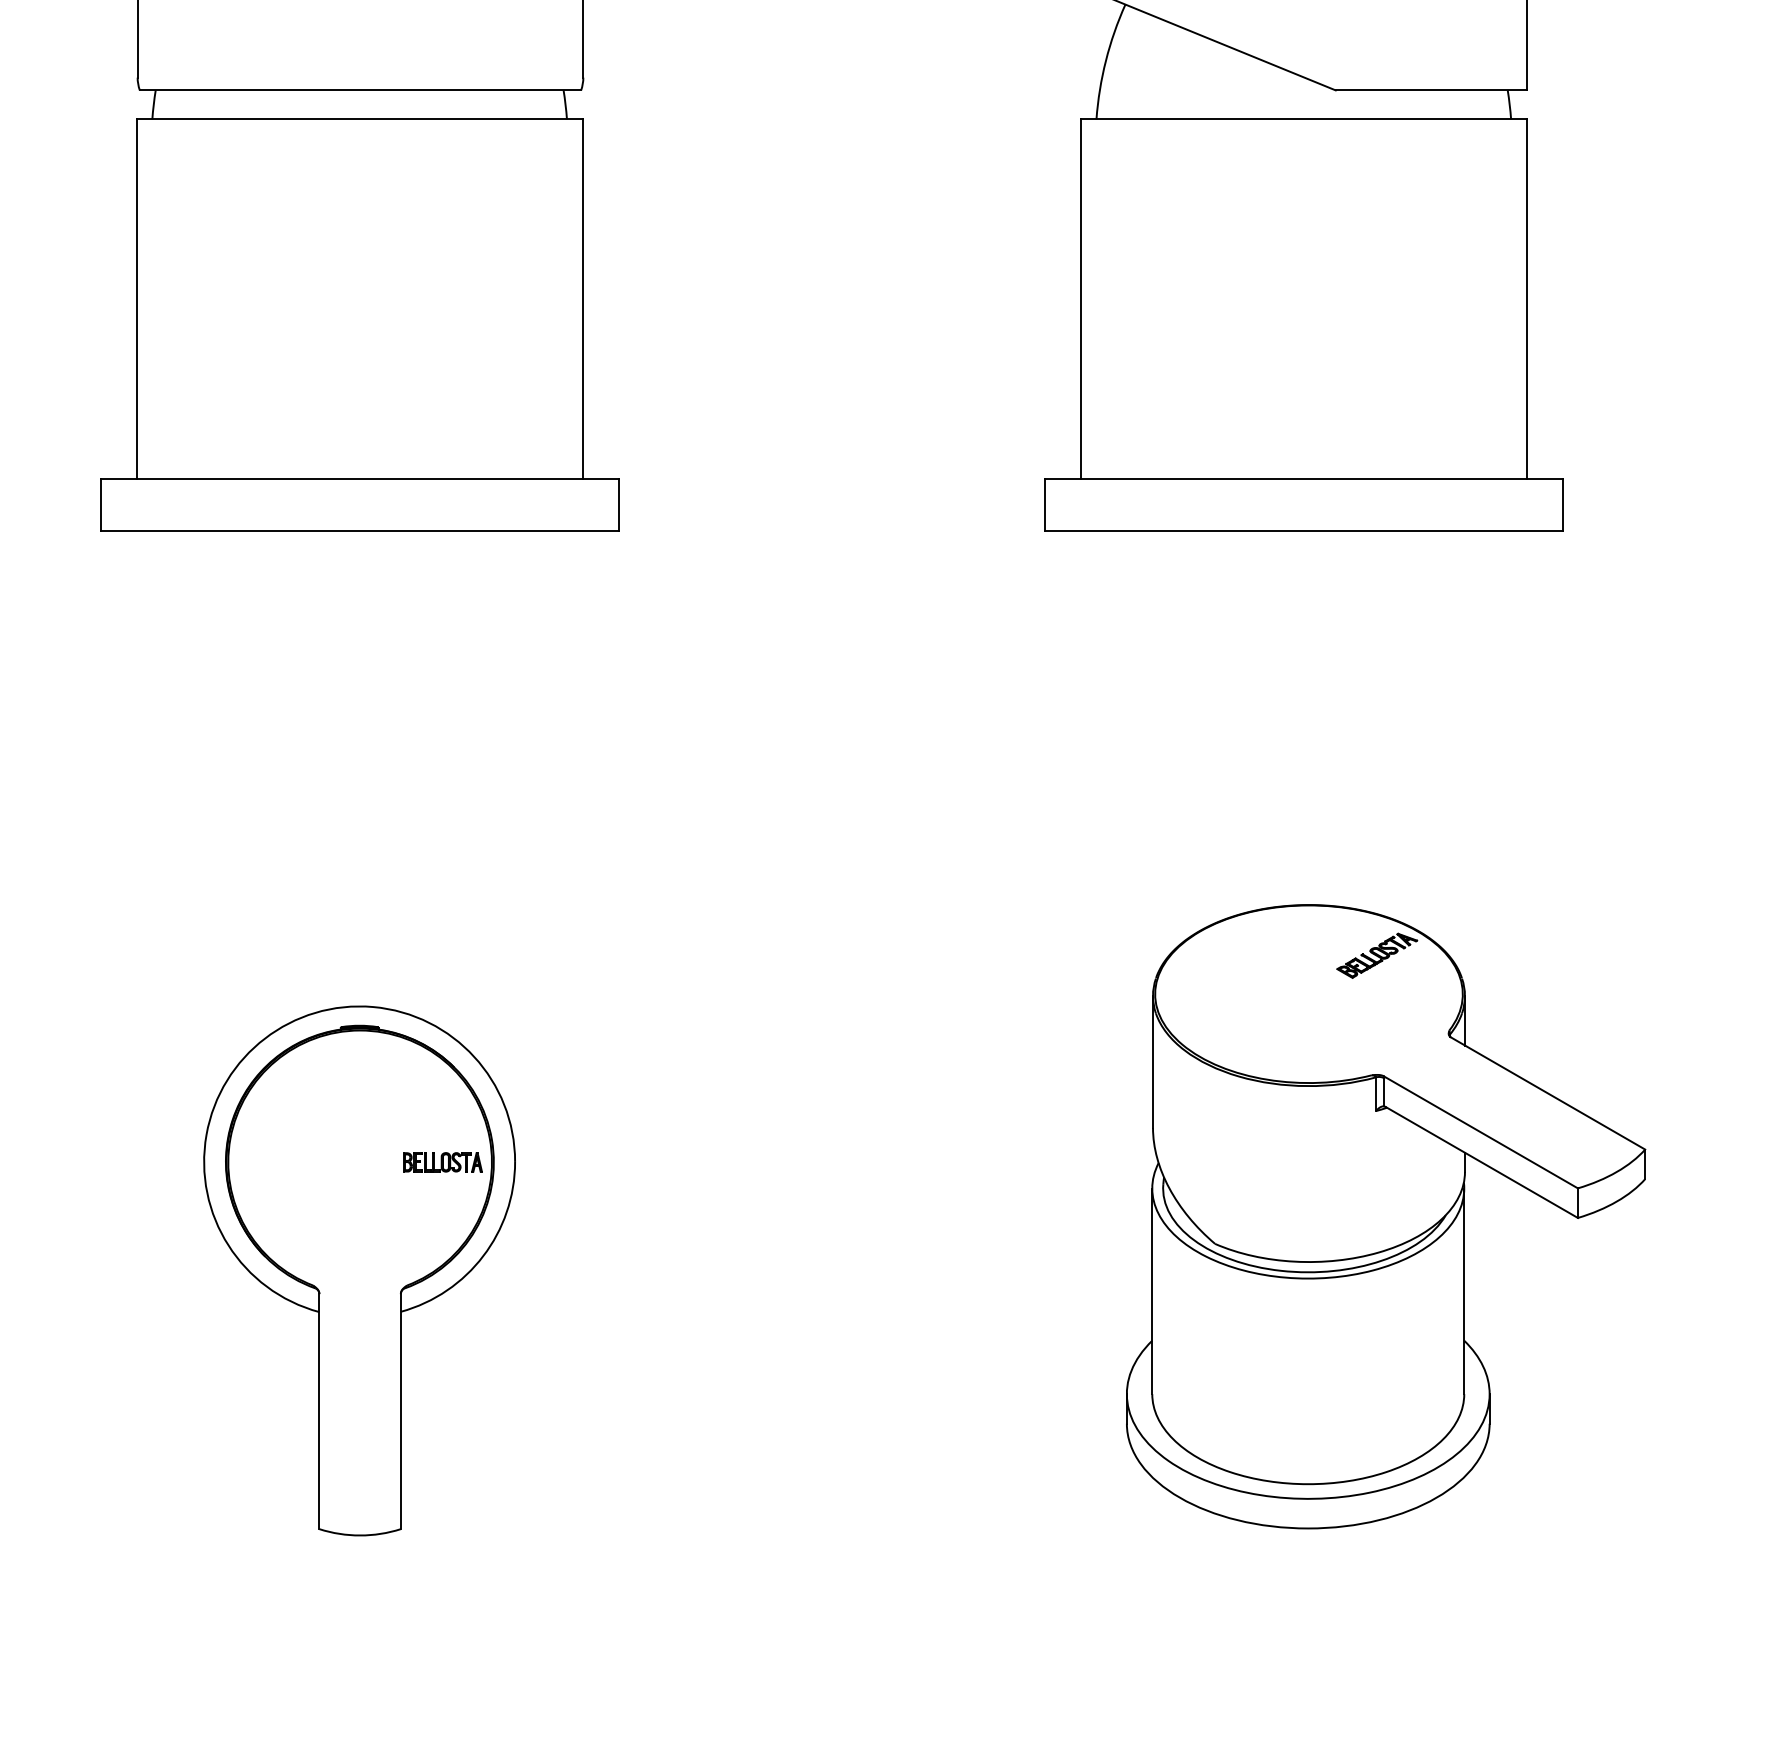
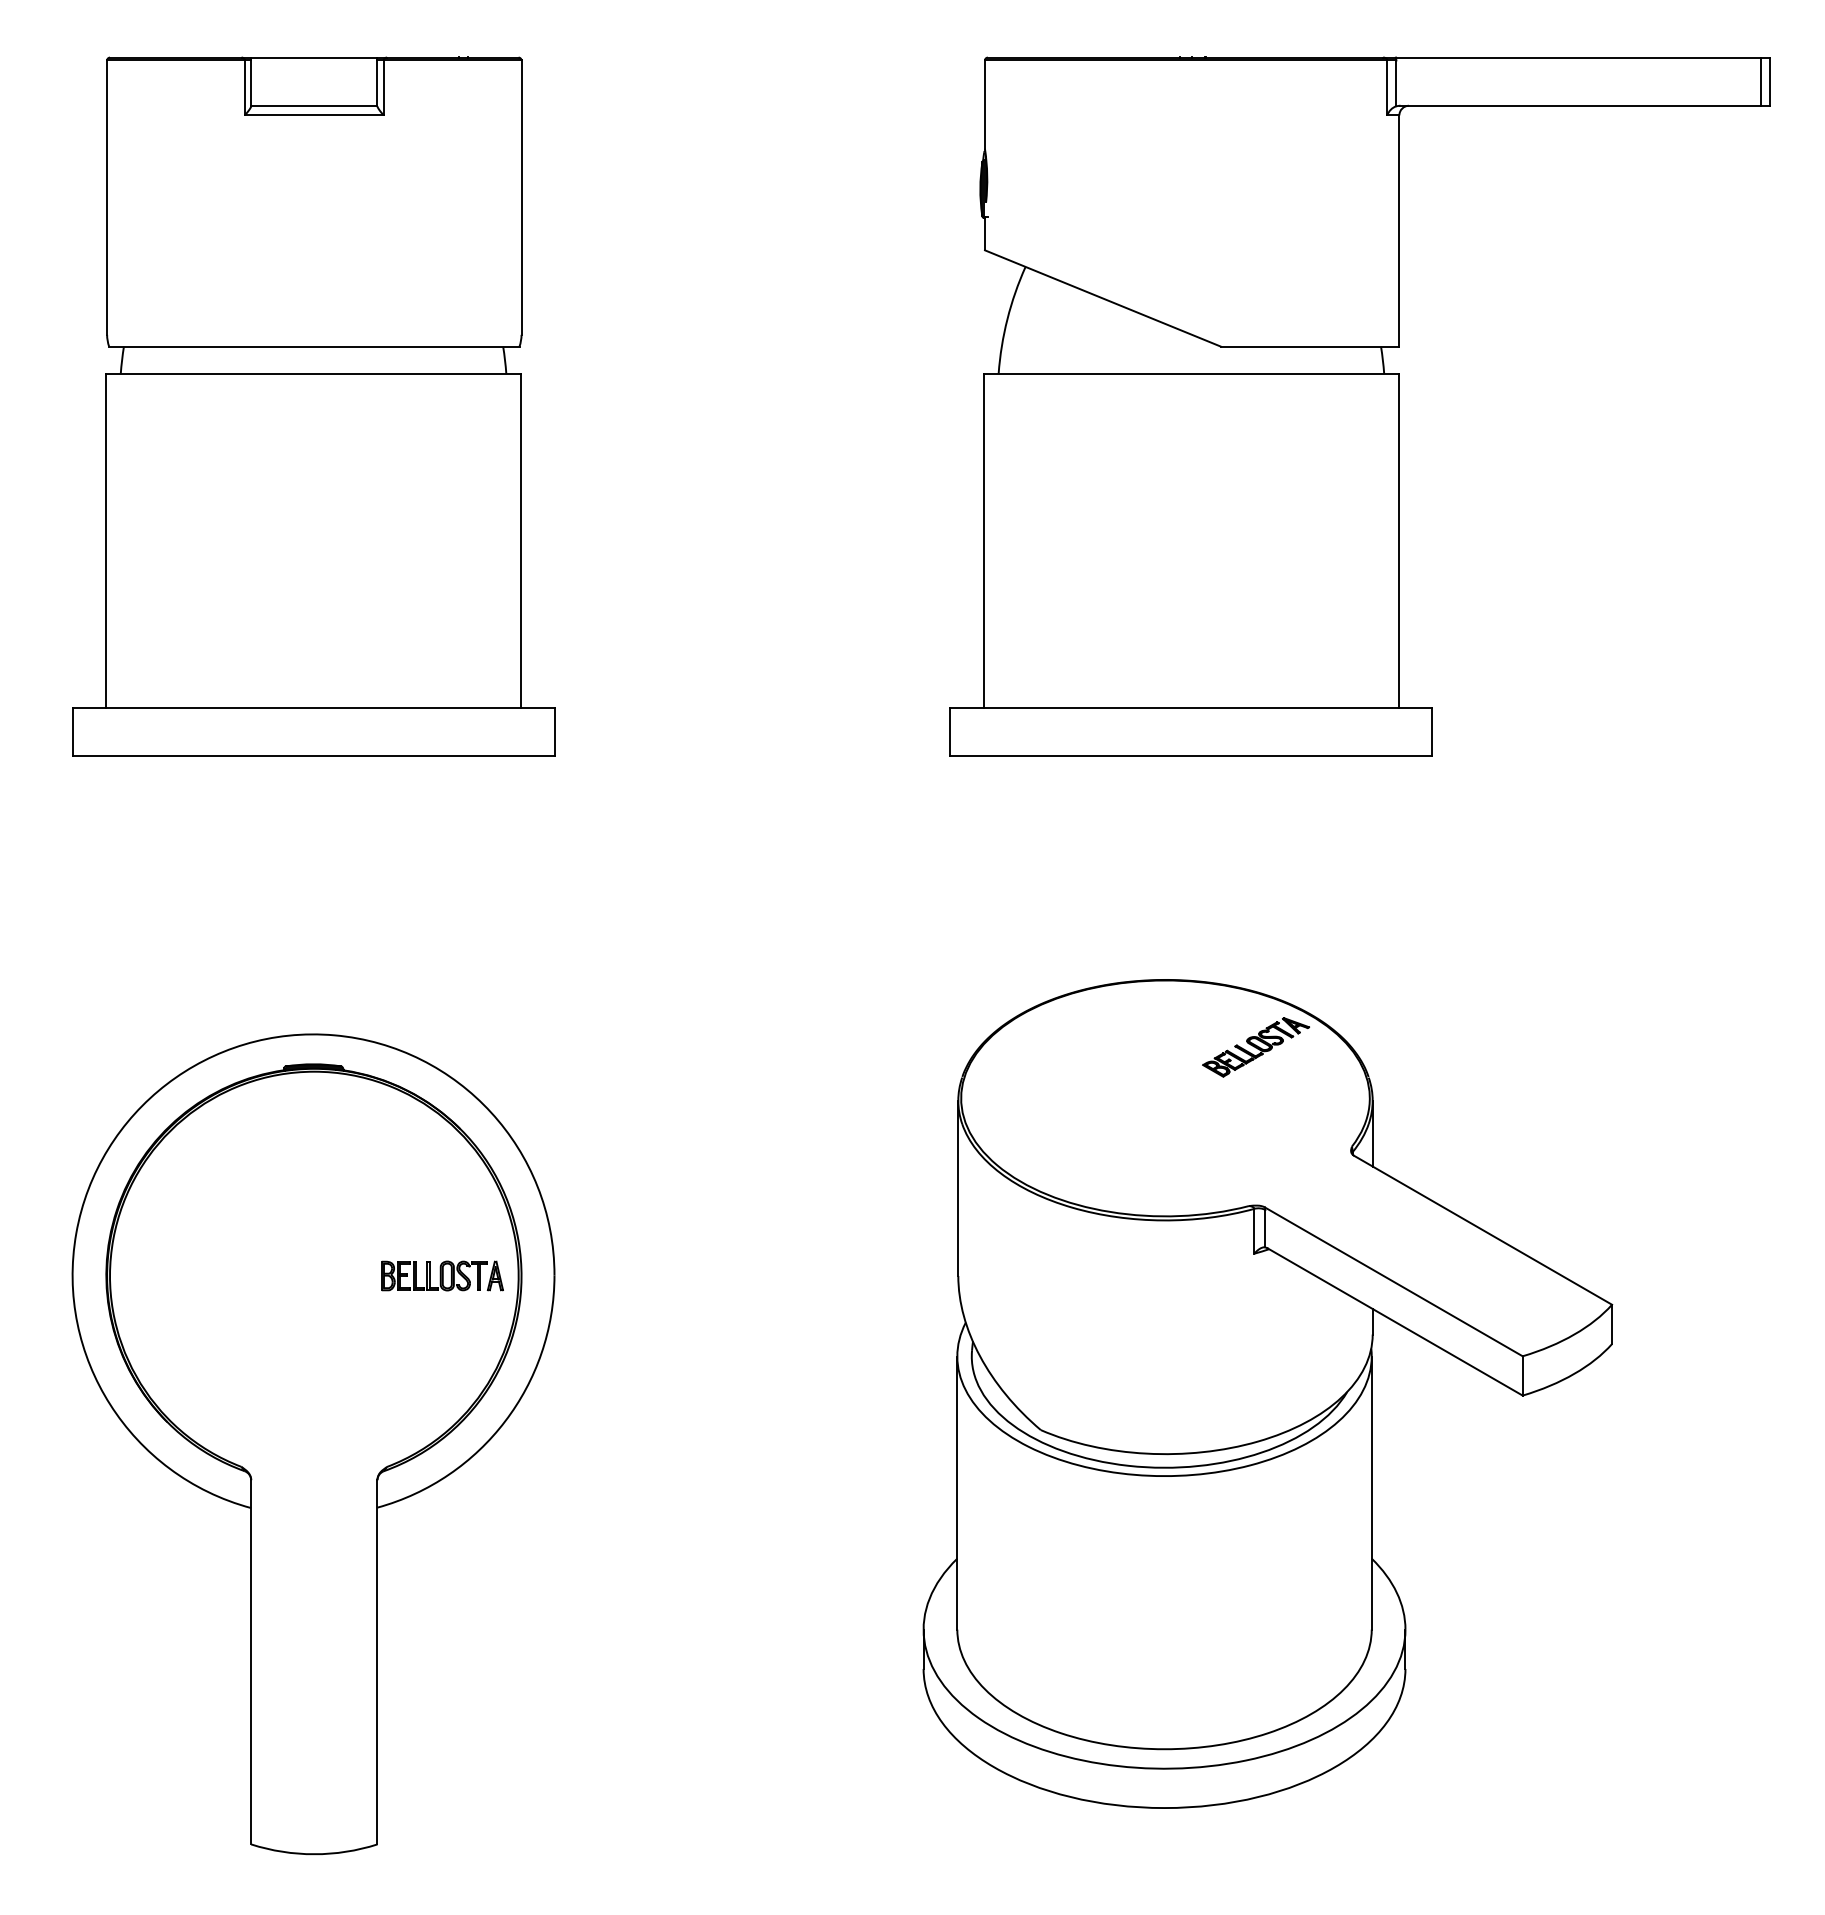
part: (1385, 1216) -> (1267, 1393), size x1.43
part: (359, 1271) -> (313, 1444), size x1.67

